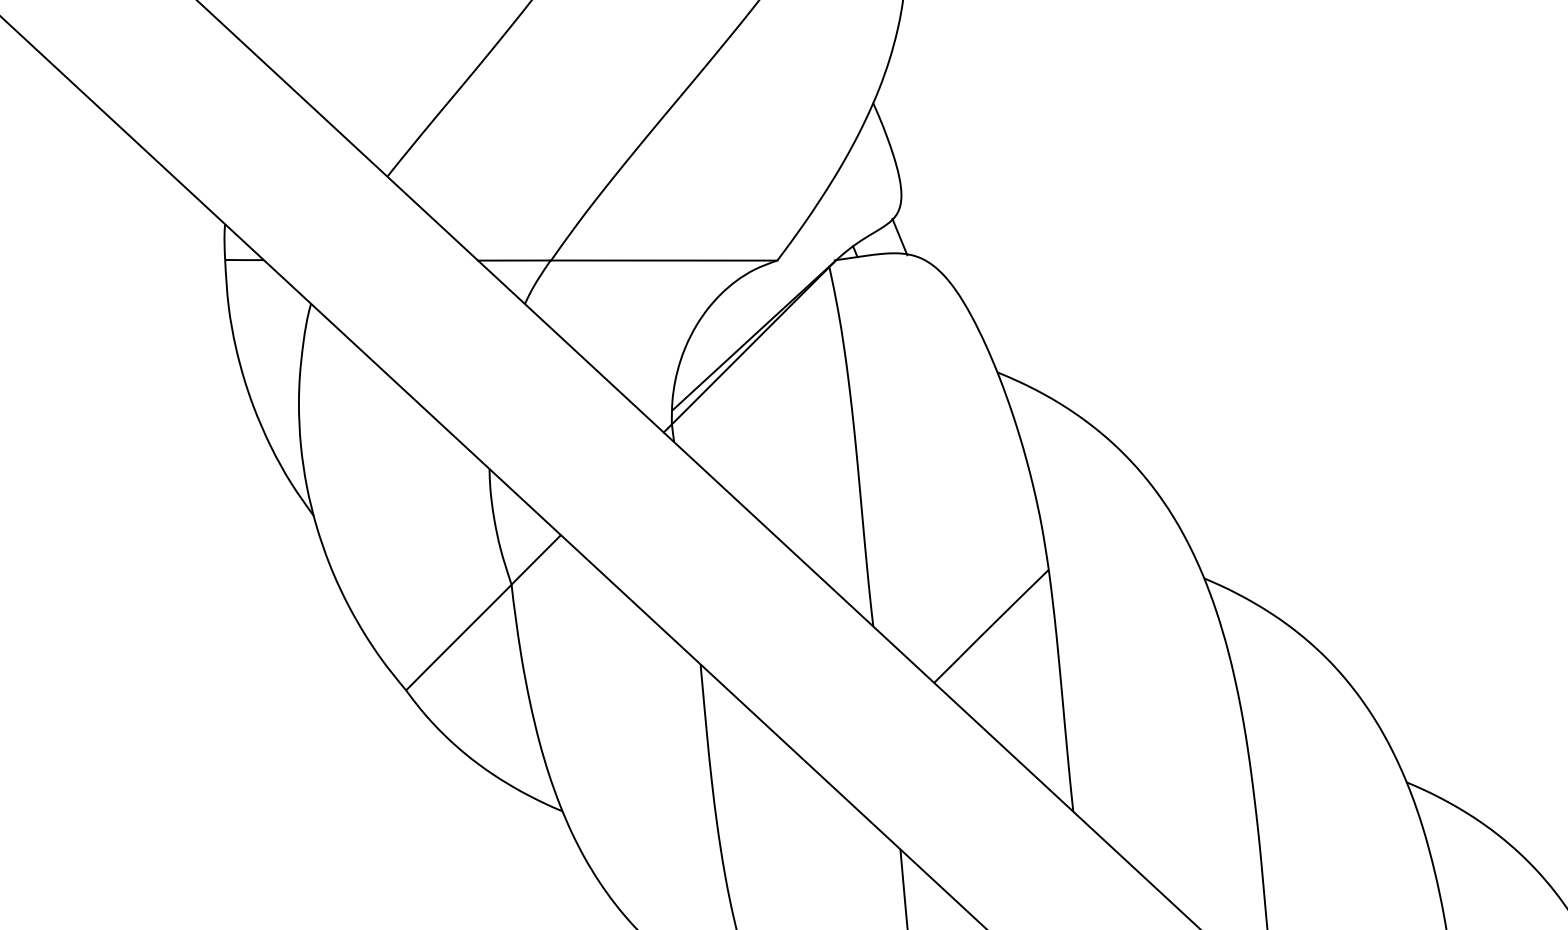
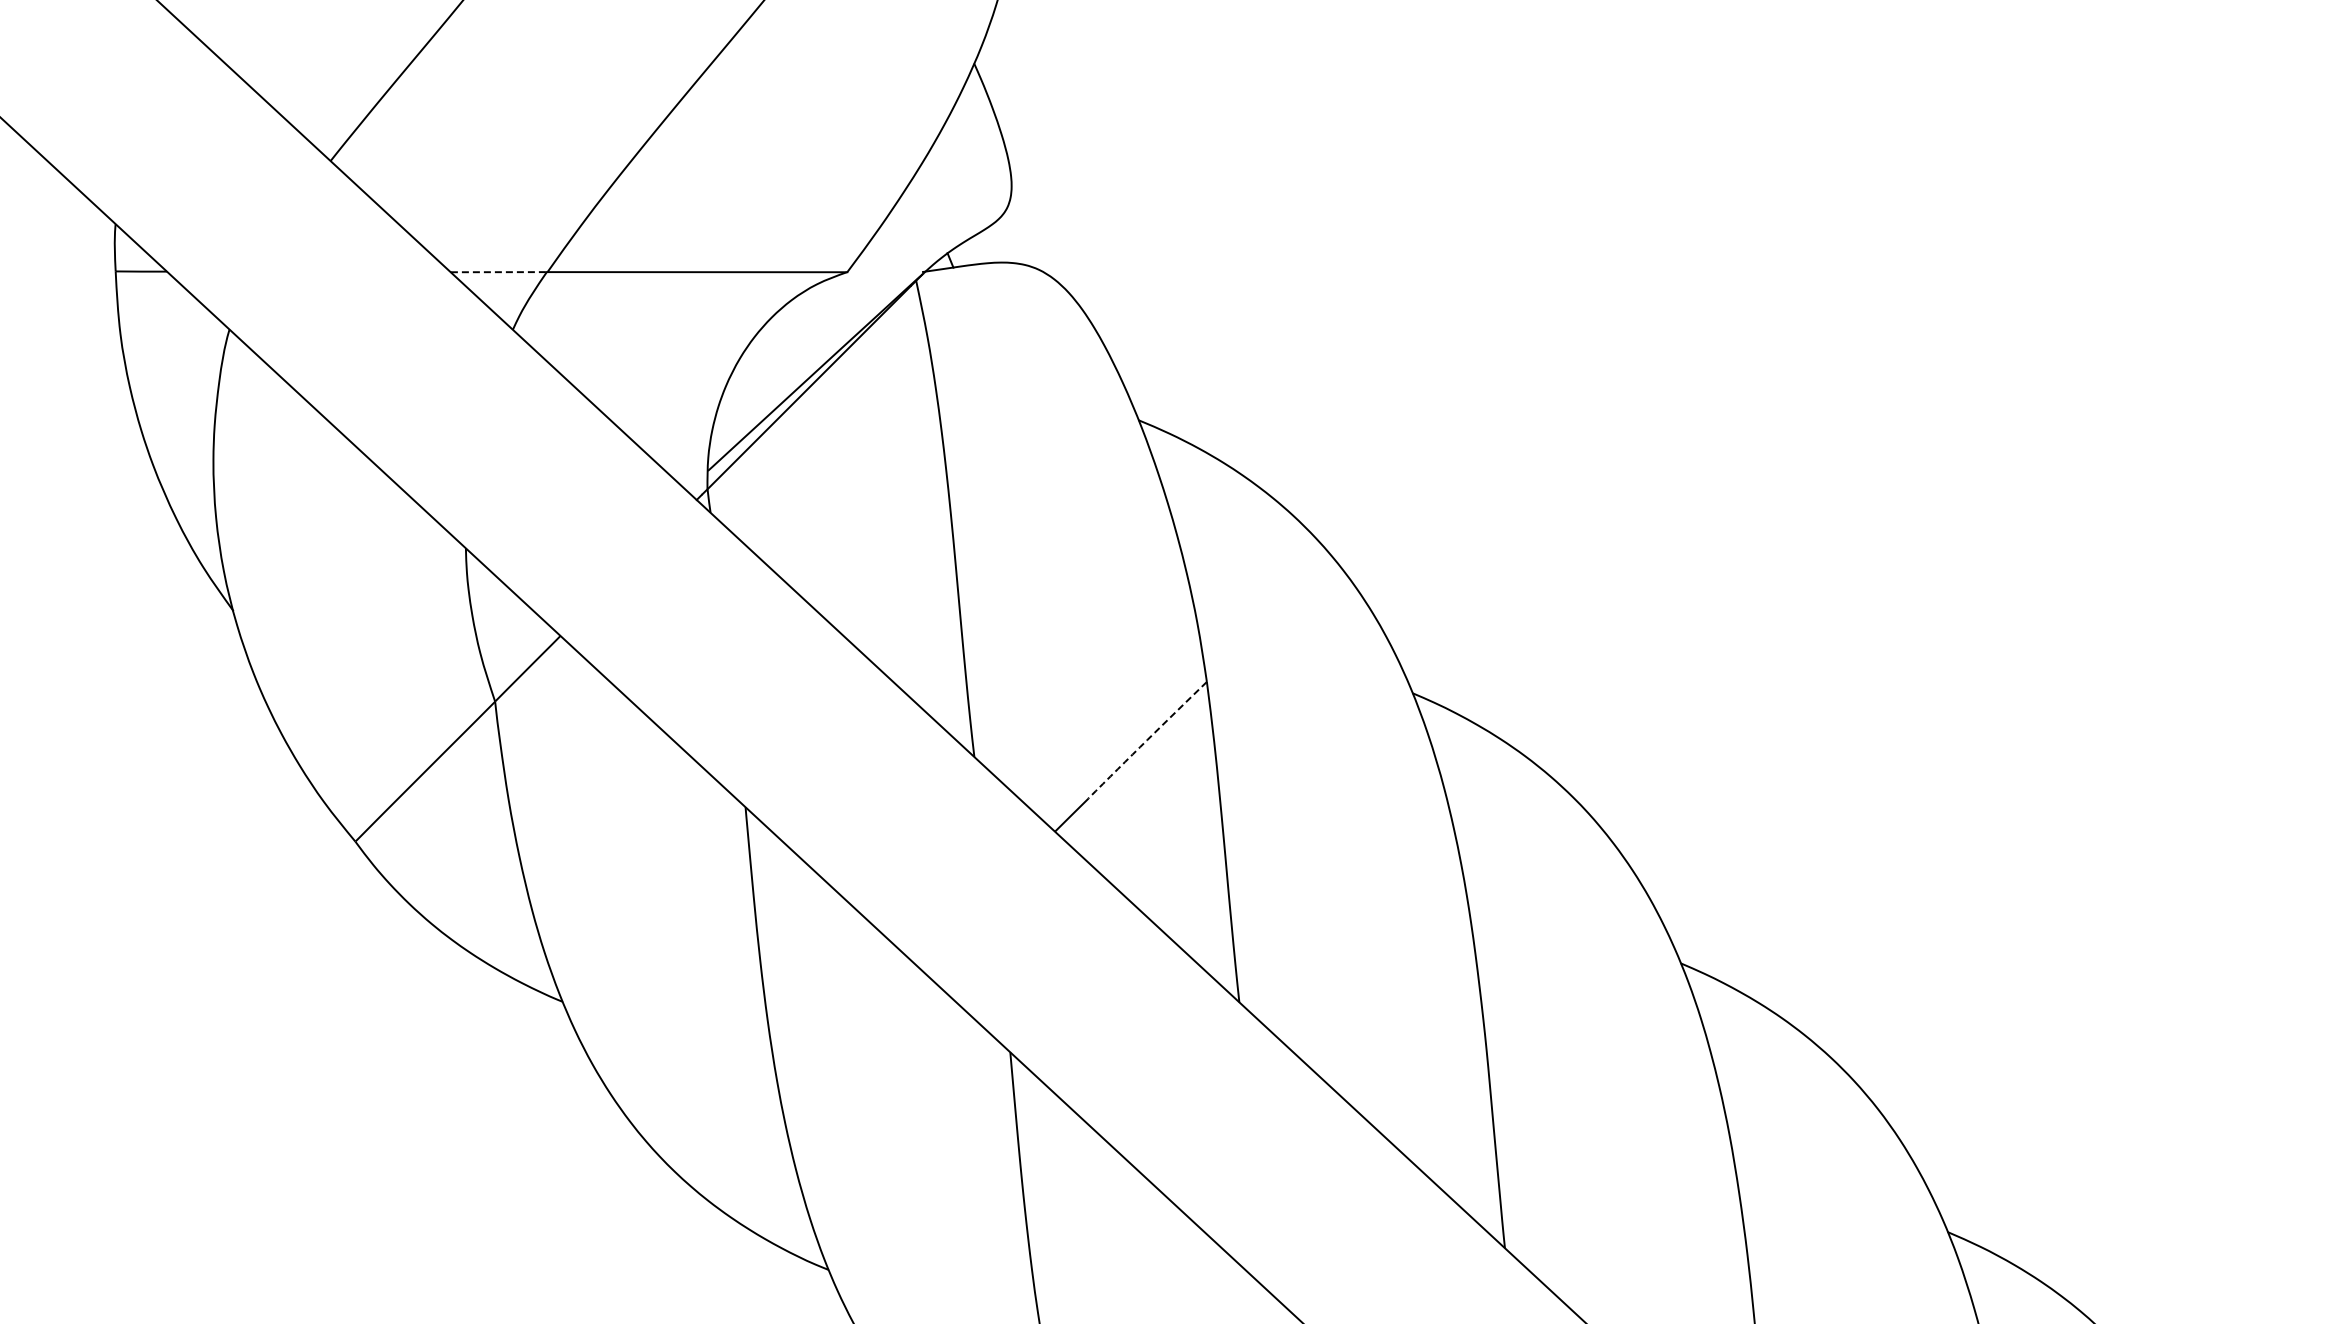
line: (899, 237) -> (1009, 241), removed
line: (514, 260) -> (499, 272), solid -> dashed
arc: (1003, 614) -> (1147, 740), solid -> dashed

